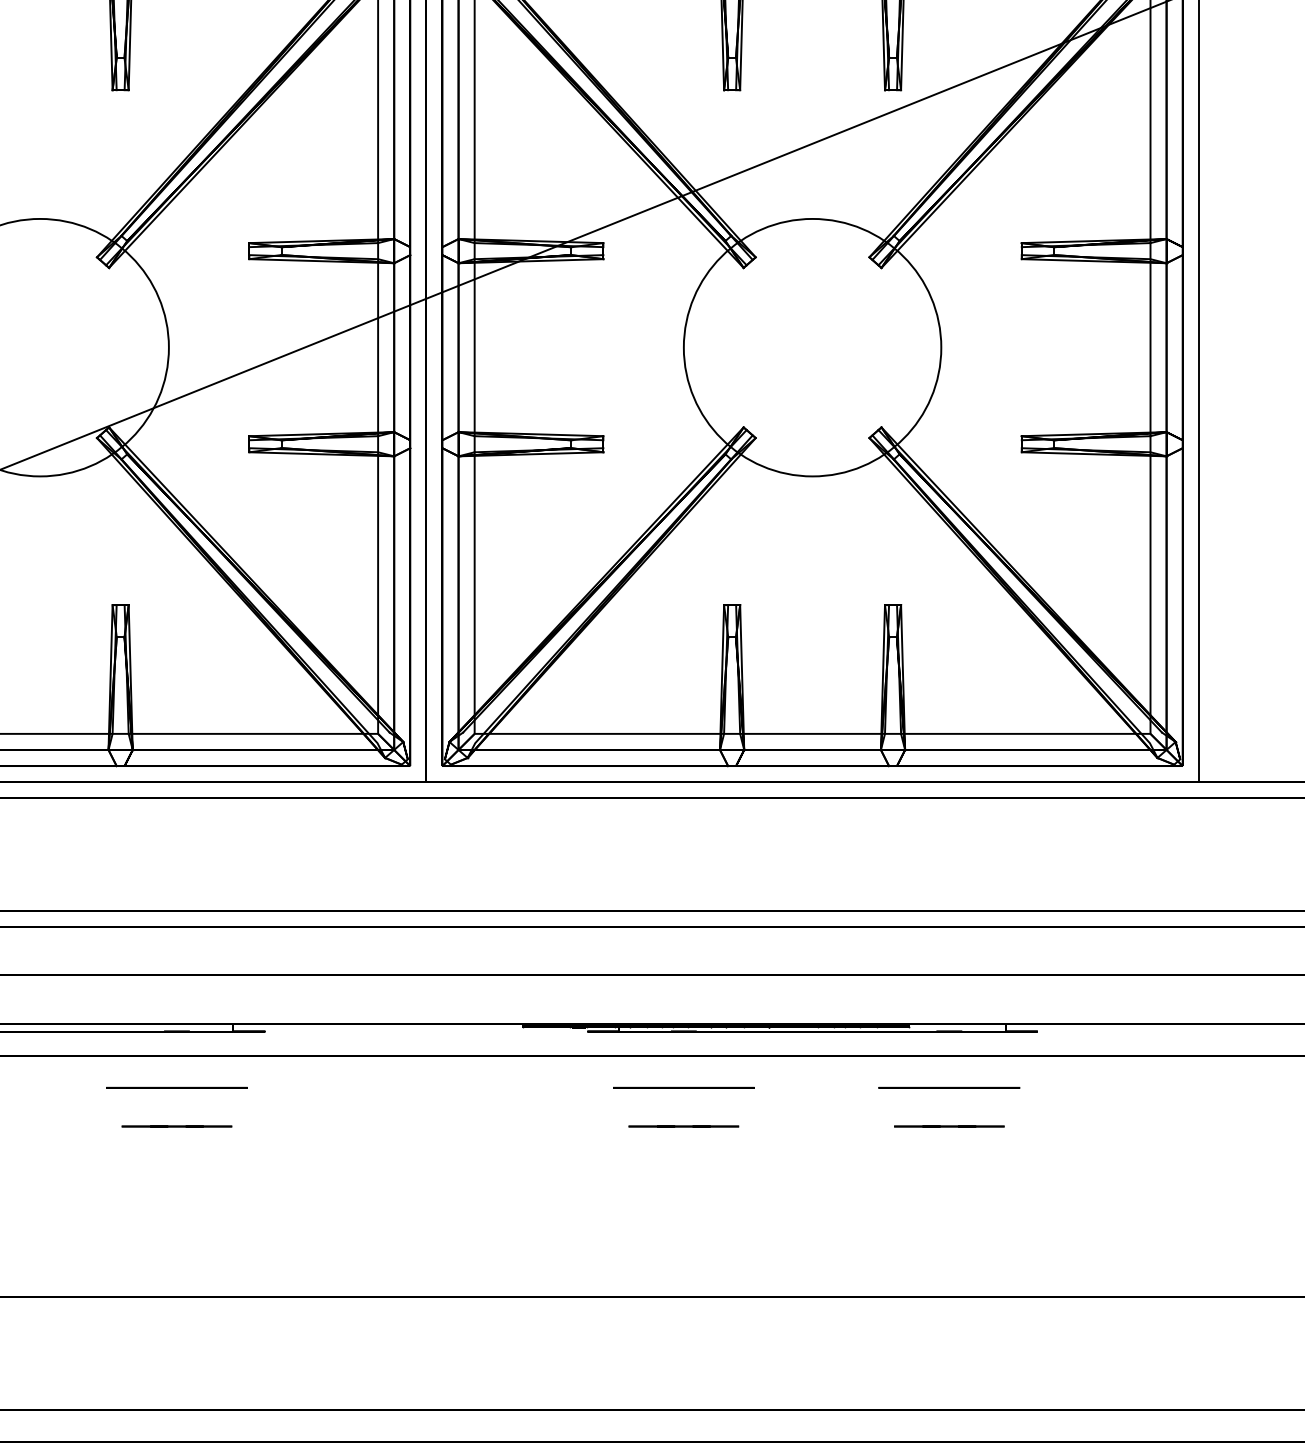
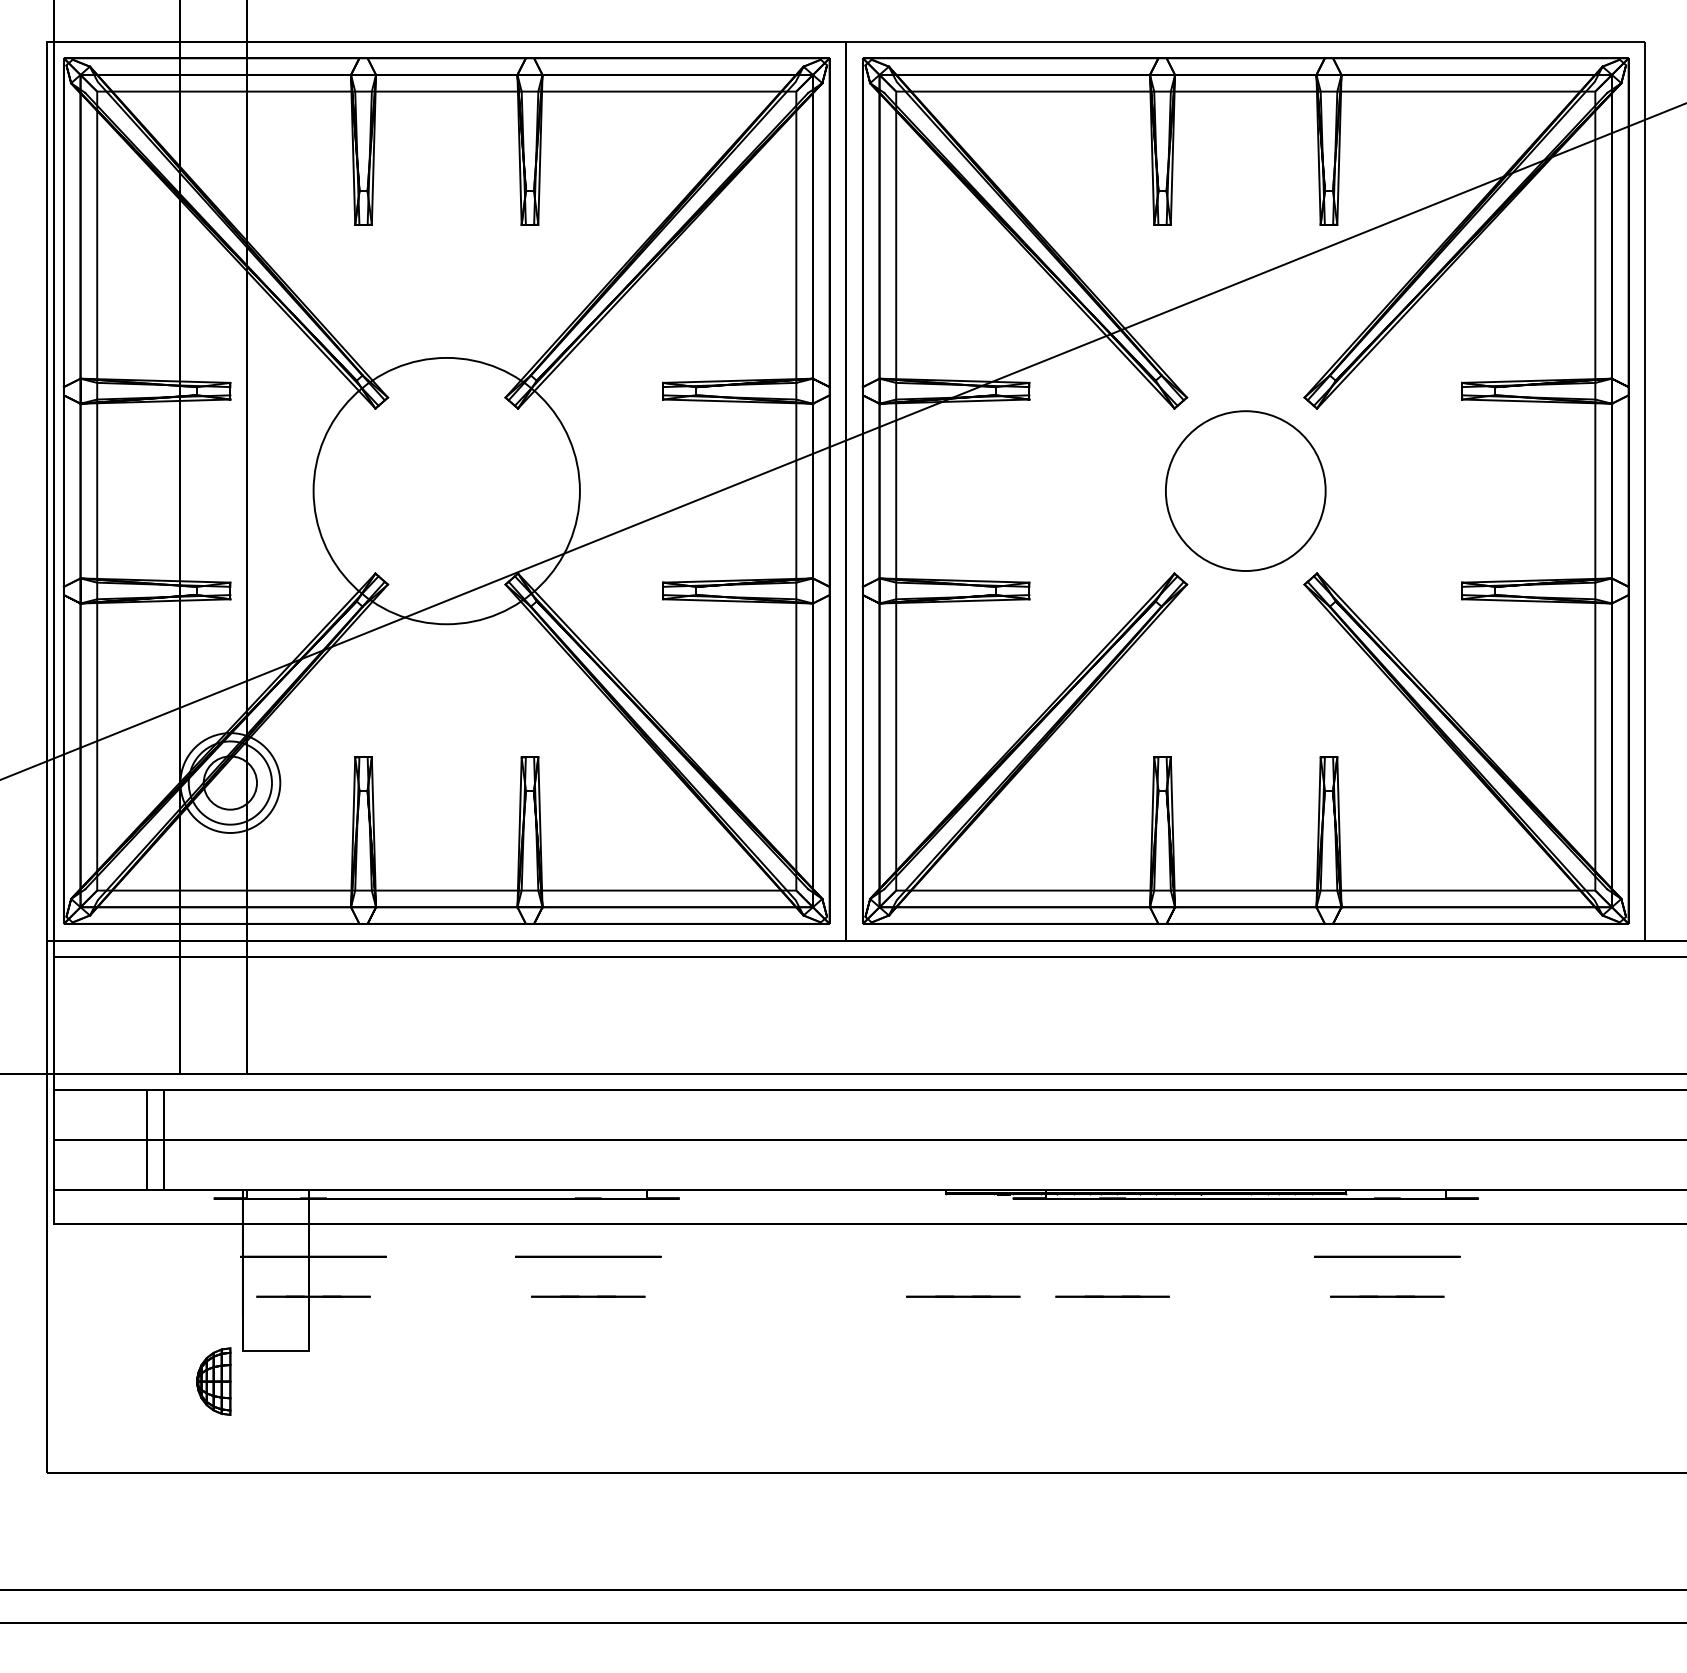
circle: (812, 347) -> (1245, 490), size x0.6
circle: (683, 1087) -> (1112, 1256), removed
line: (539, 1126) -> (963, 1296), added

